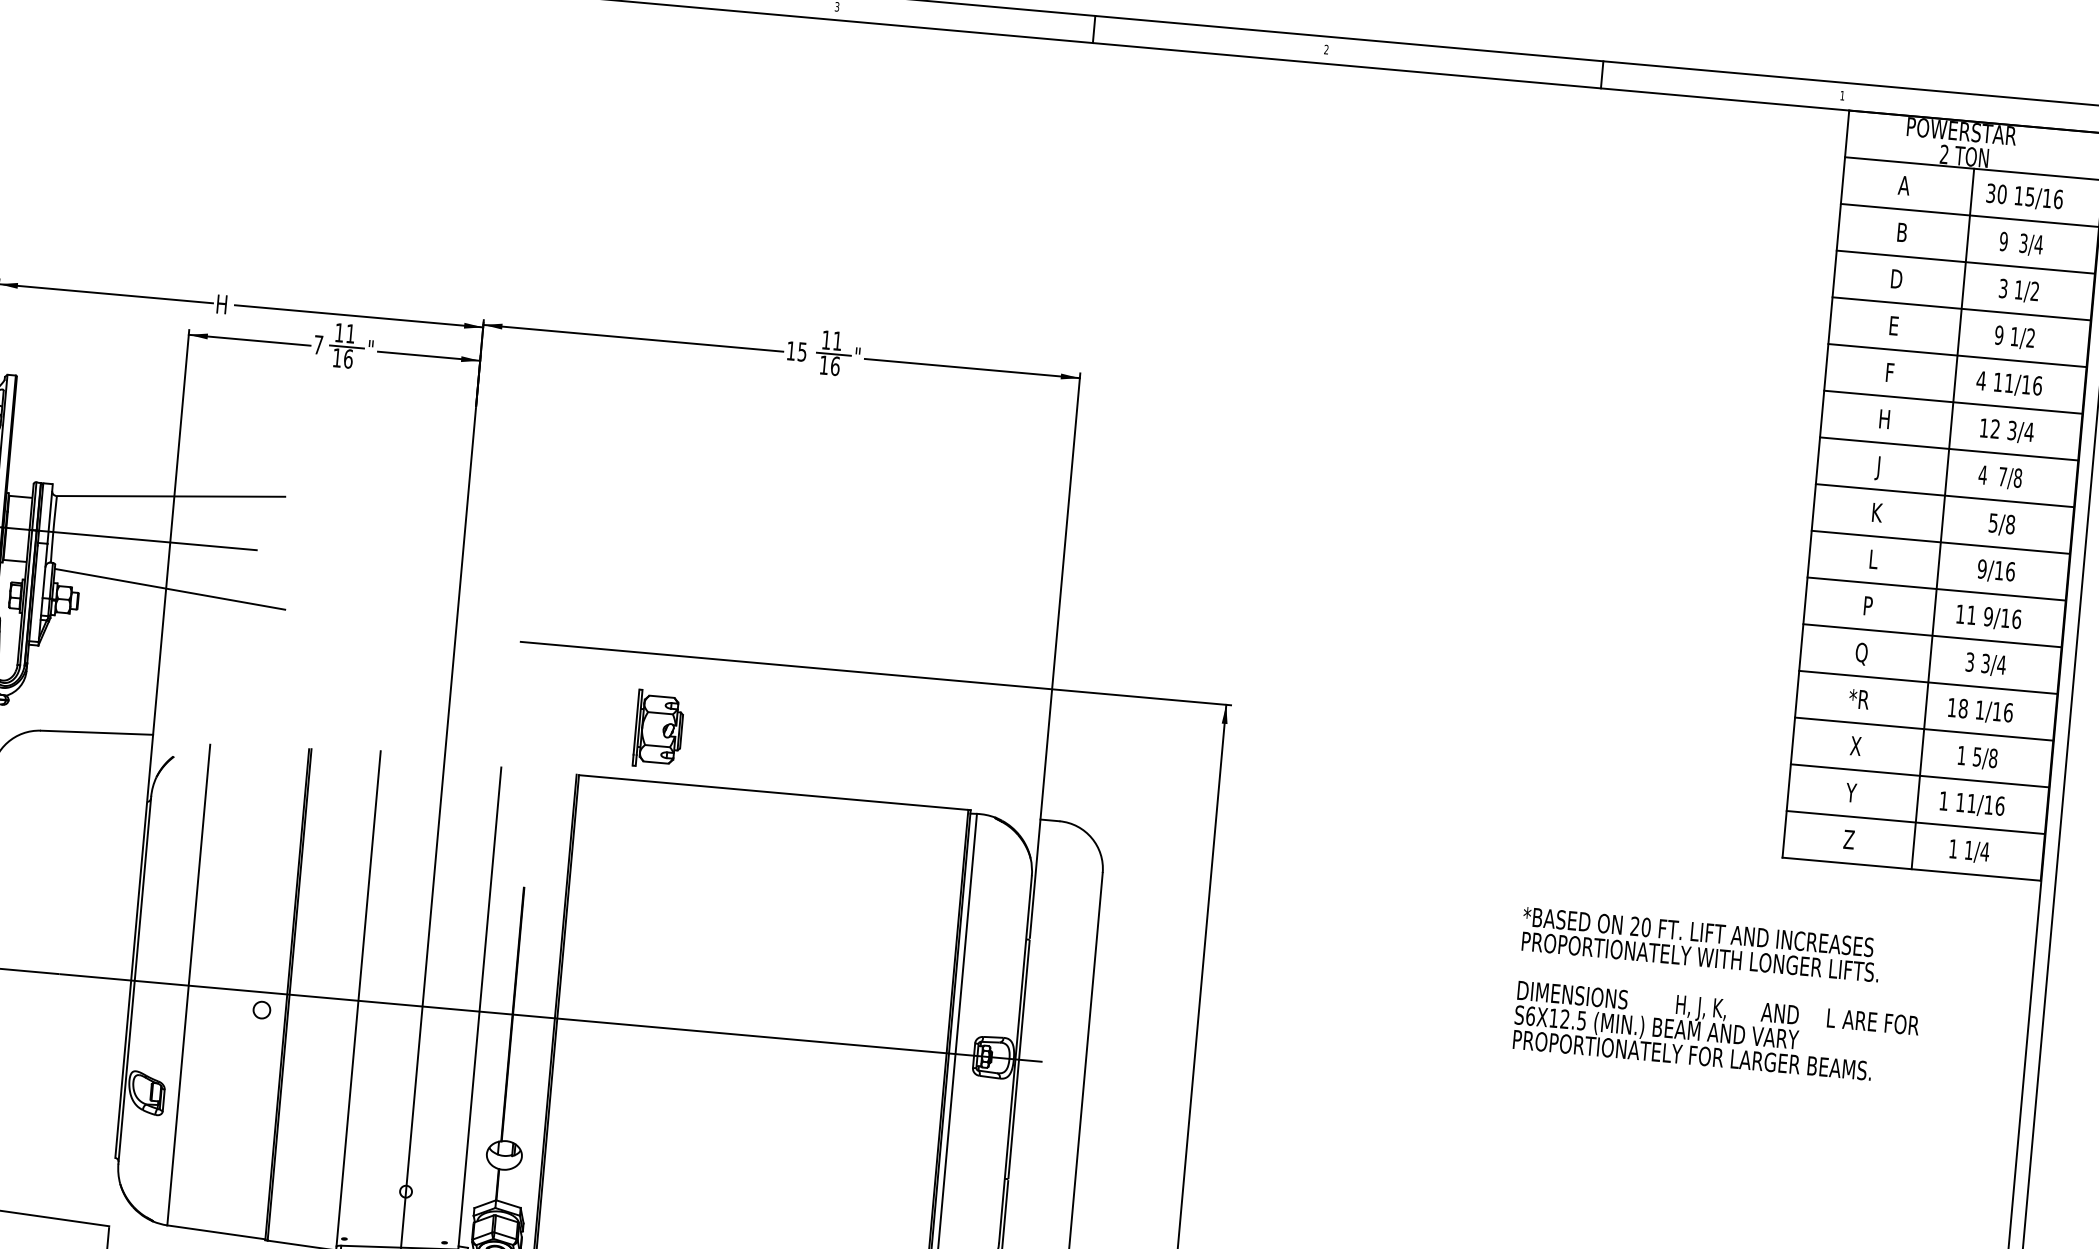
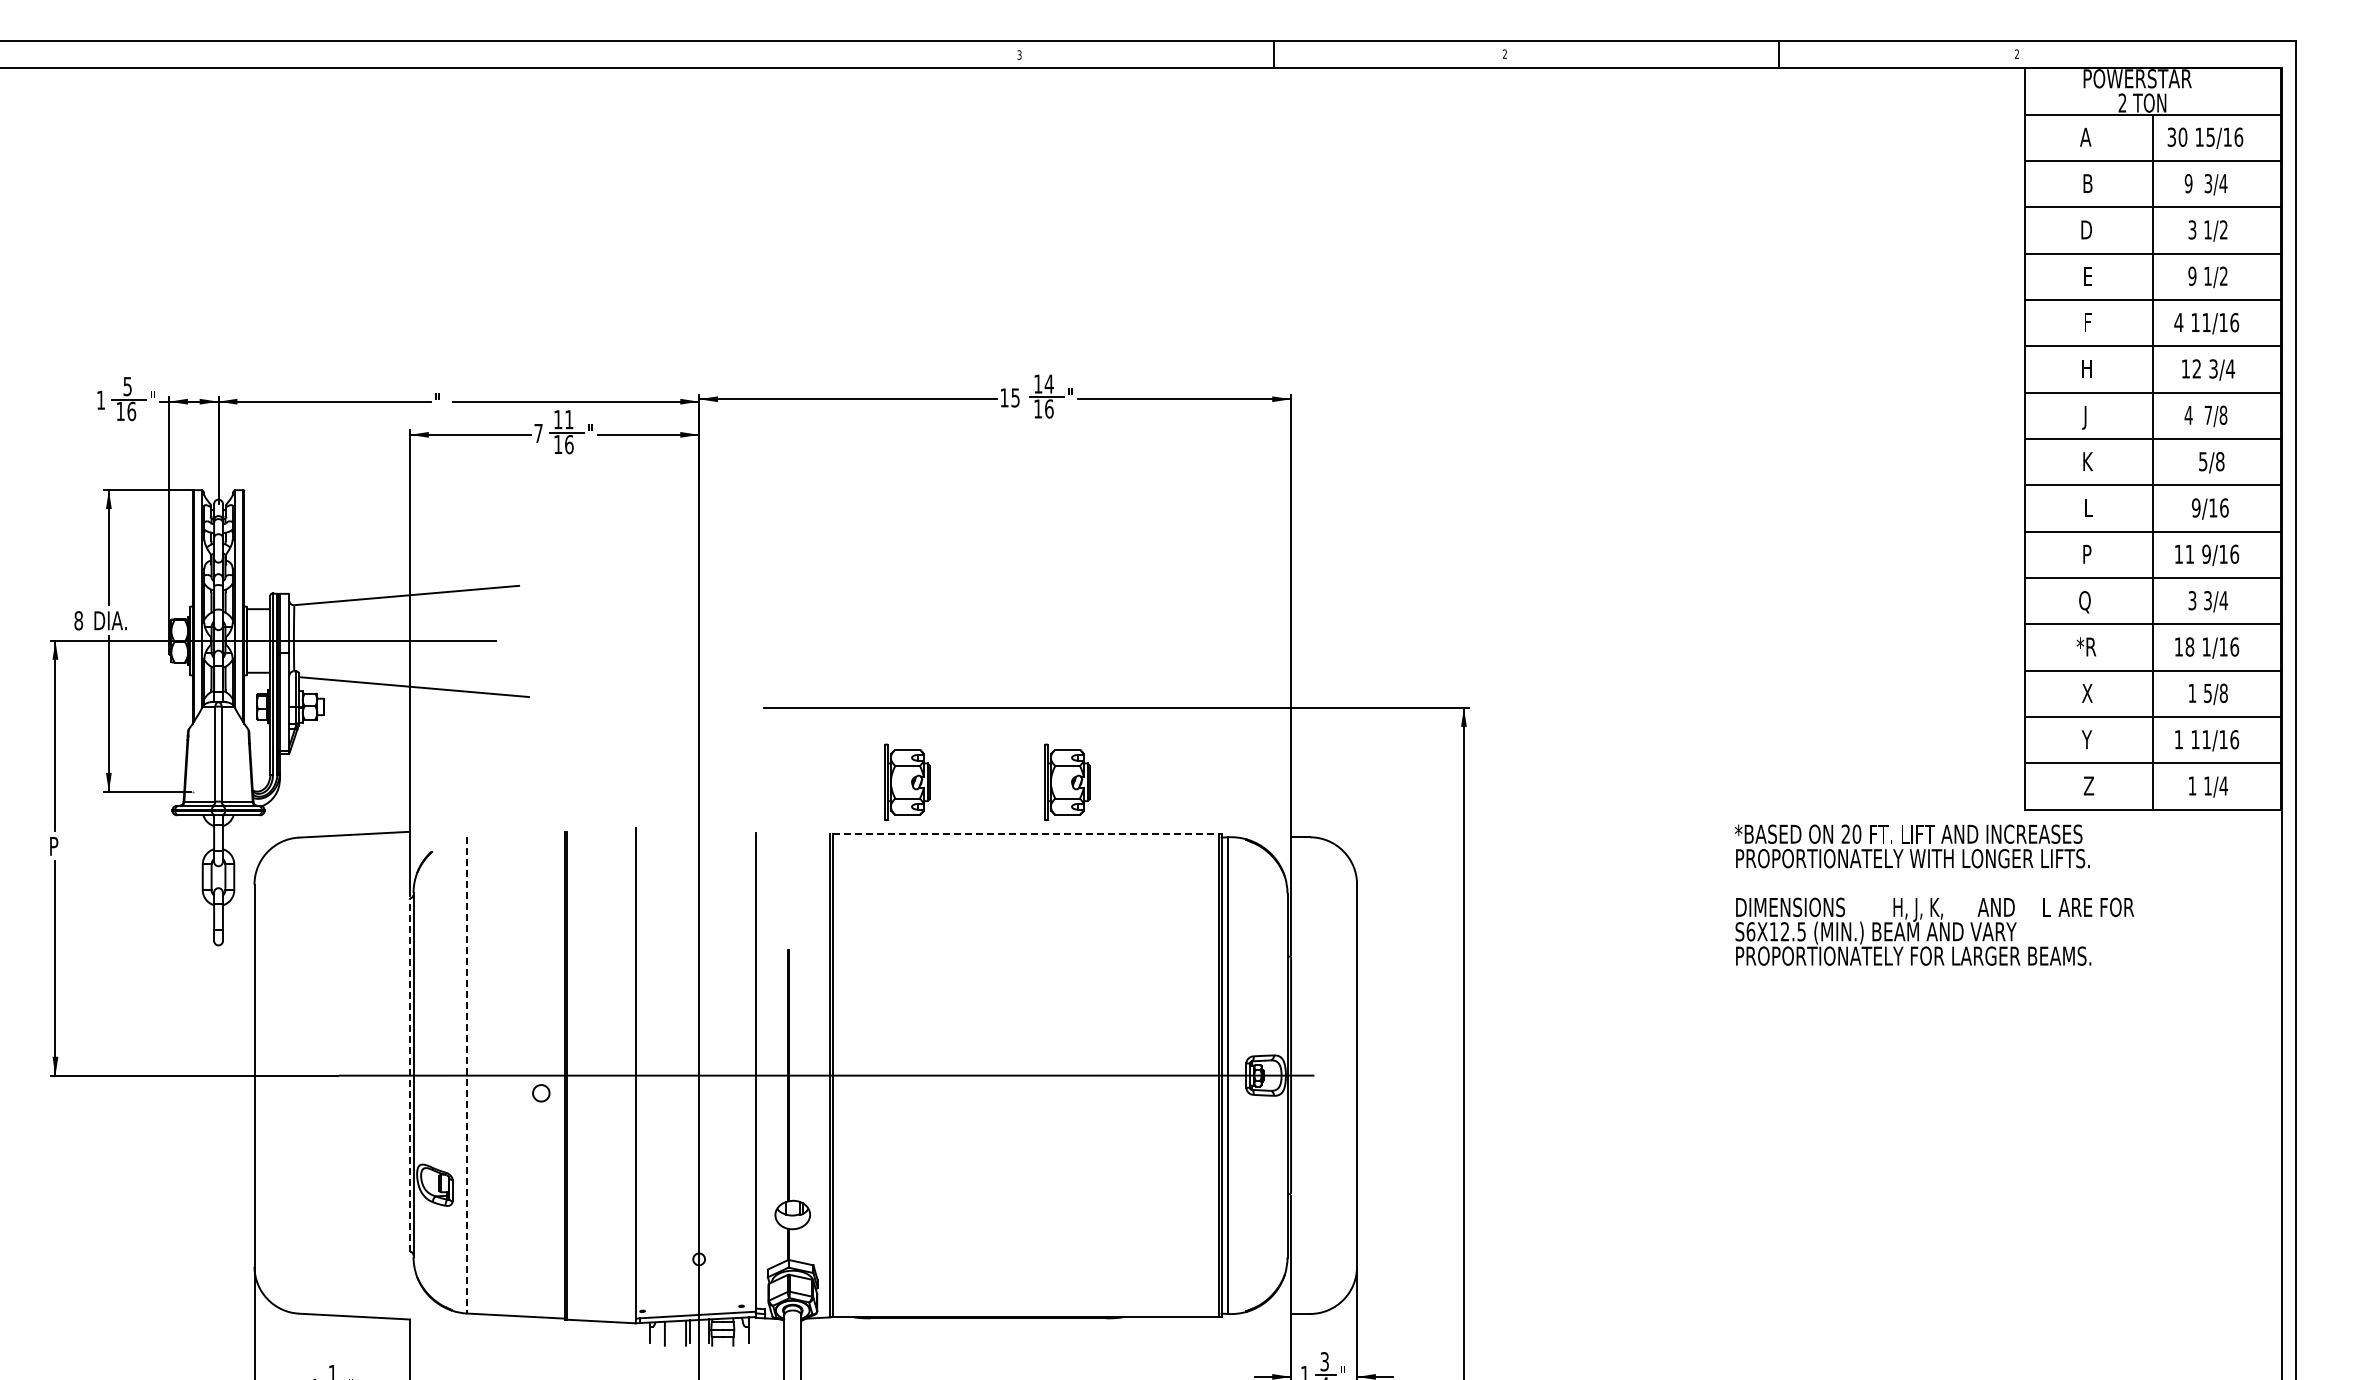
text: (1841, 94) -> (2016, 53), 1 -> 2
text: (221, 303) -> (439, 401), H -> "
text: (836, 340) -> (1048, 383), 11 -> 14
part: (820, 743) -> (1067, 781), added
line: (774, 792) -> (1026, 834), solid -> dashed
line: (130, 980) -> (409, 1075), solid -> dashed
line: (189, 985) -> (467, 1075), solid -> dashed
text: (1718, 995) -> (1934, 894), moved

